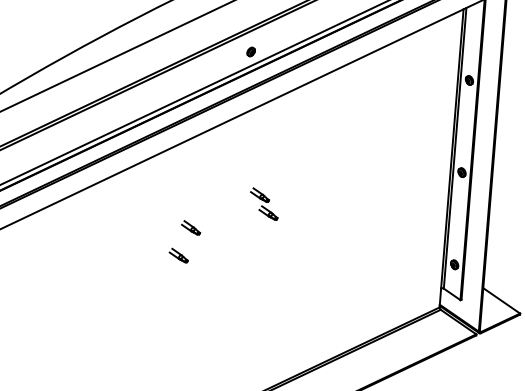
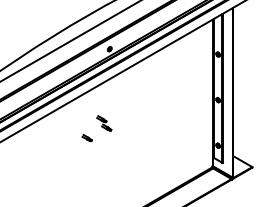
part: (264, 204) -> (104, 123), moved
part: (177, 256) -> (81, 152), removed

